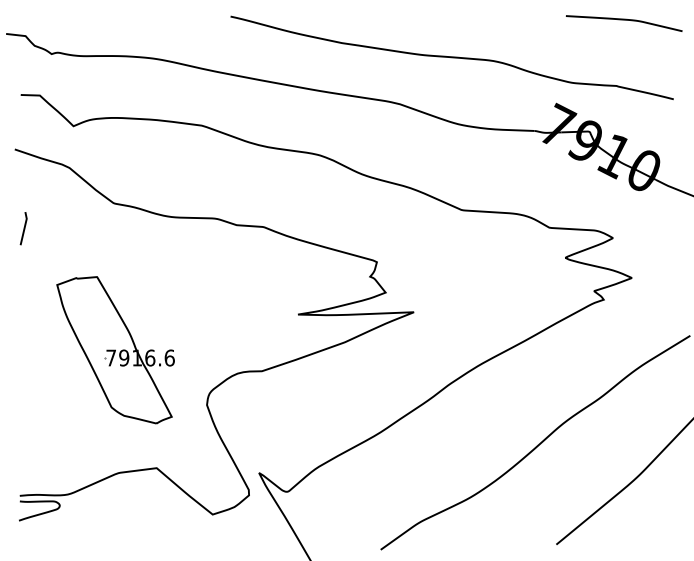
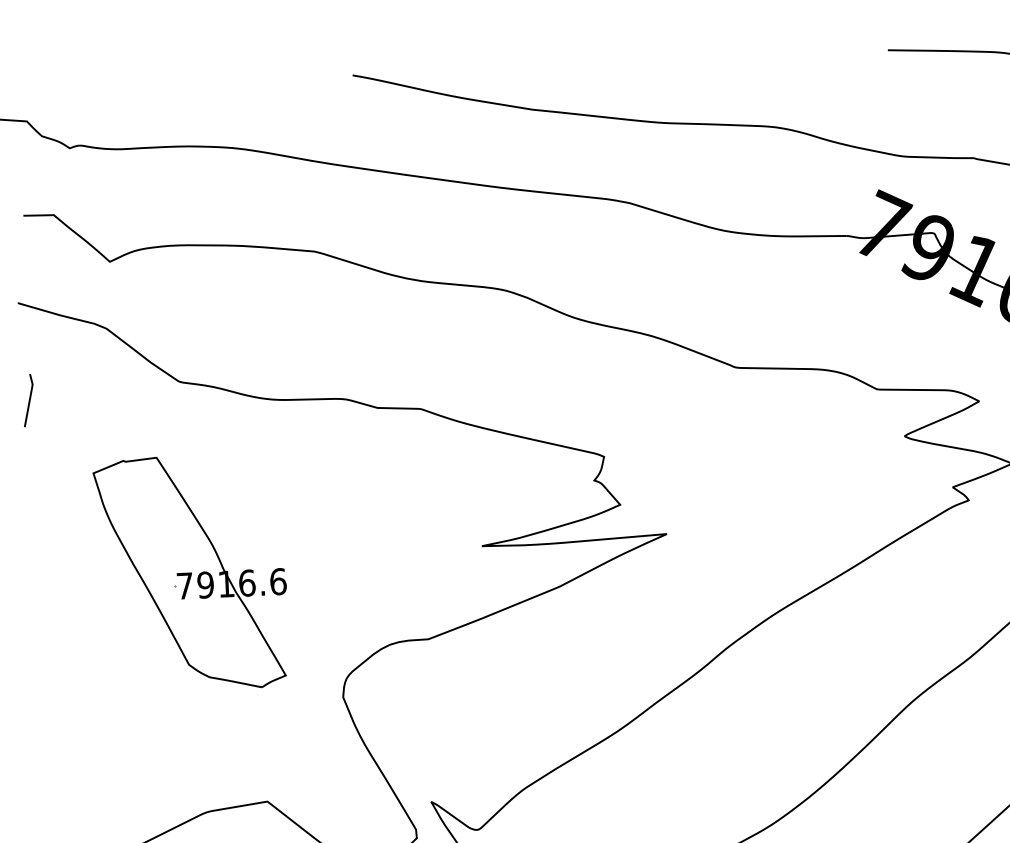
line: (23, 228) -> (28, 400), moved
part: (115, 350) -> (191, 573), moved

